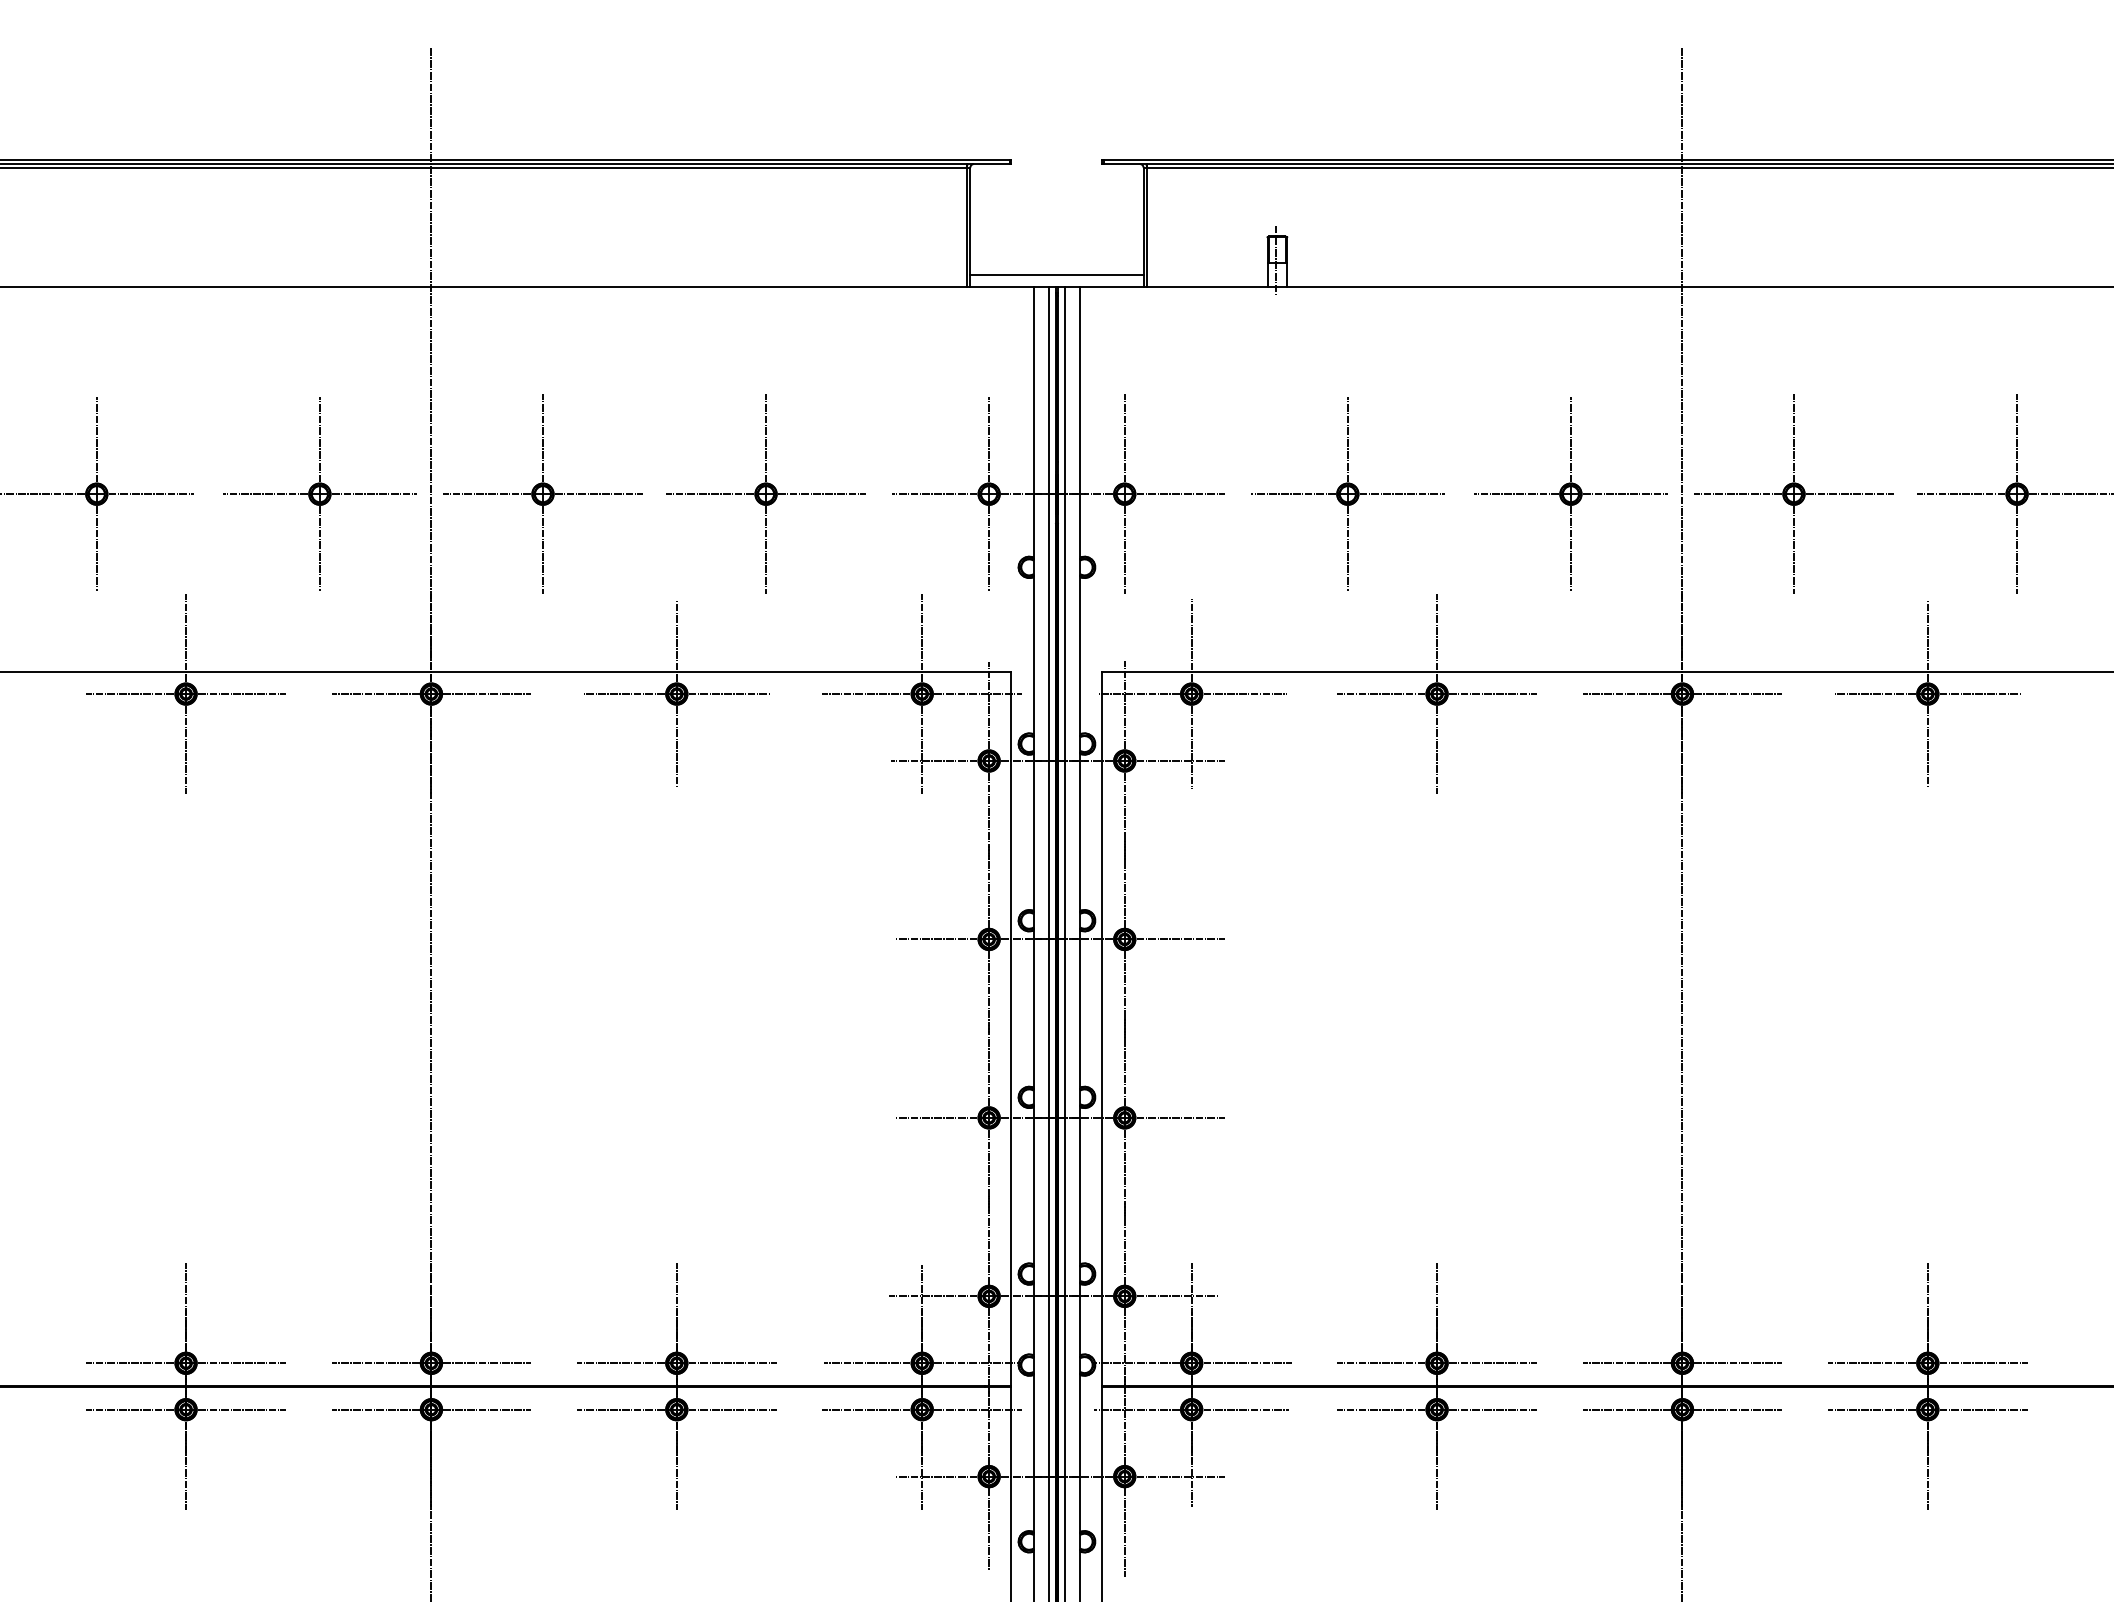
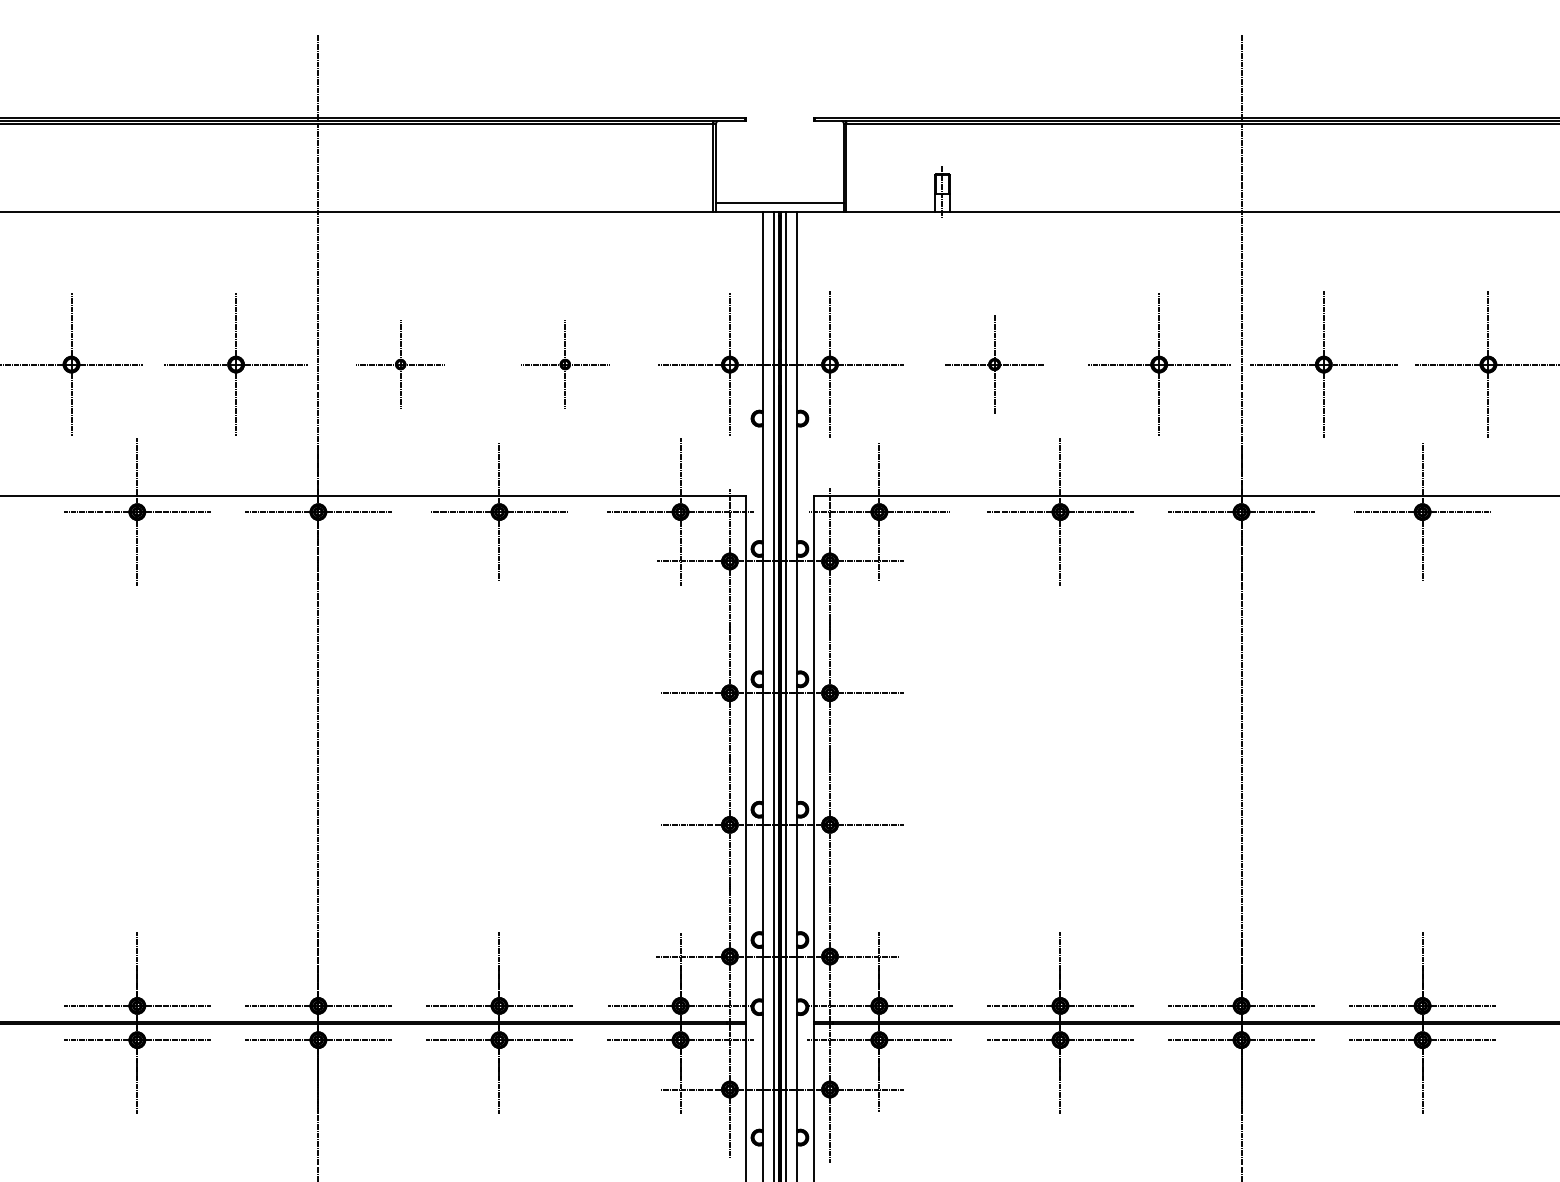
part: (542, 493) -> (400, 364), size x0.6
part: (765, 493) -> (564, 364), size x0.6
part: (1347, 493) -> (994, 364), size x0.7

